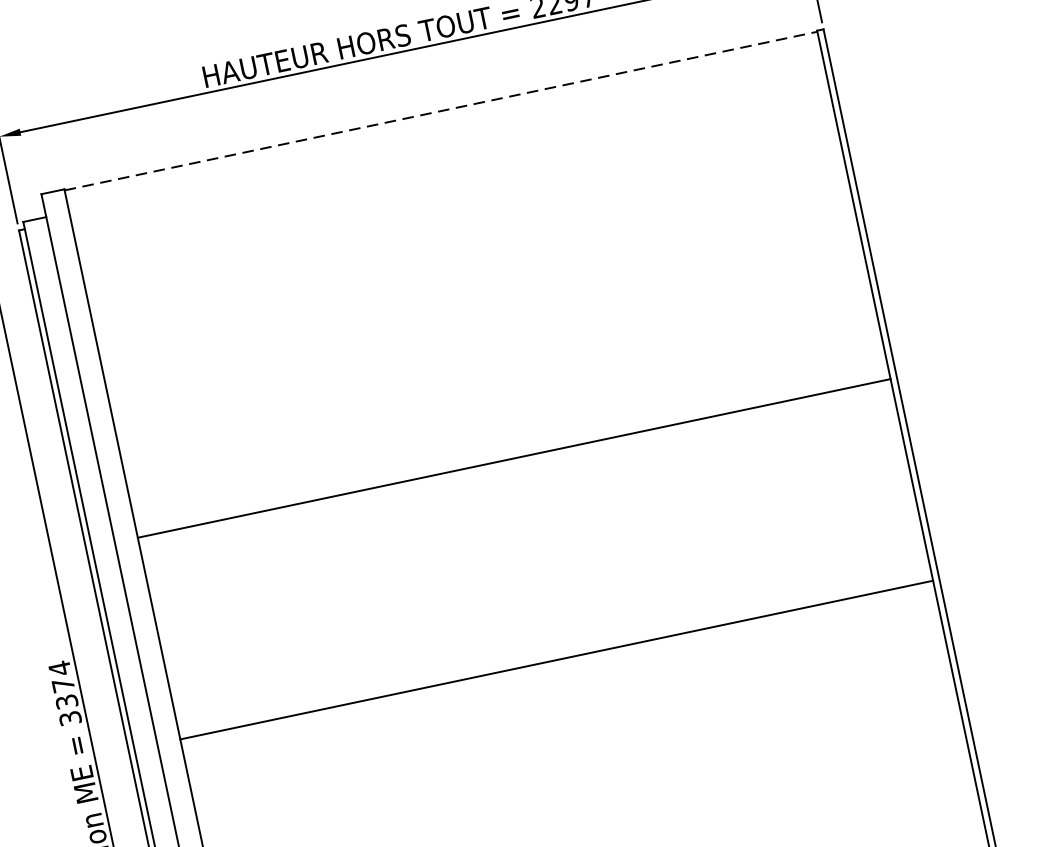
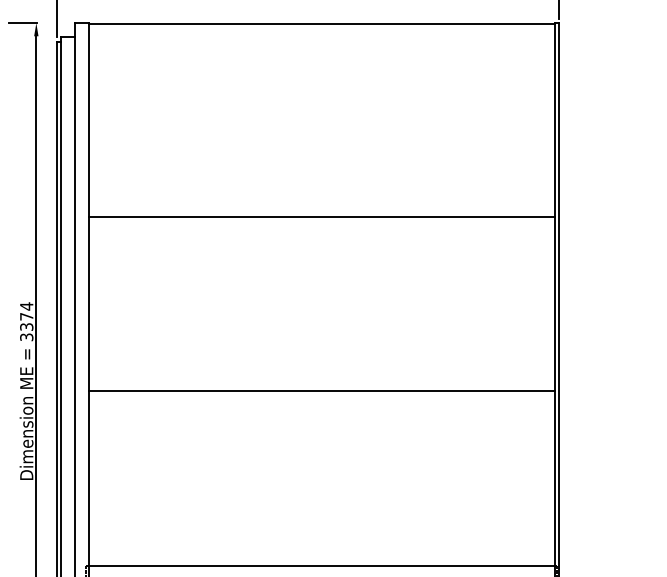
line: (441, 110) -> (322, 23), dashed -> solid
line: (513, 458) -> (321, 216), moved
line: (555, 660) -> (321, 391), moved

